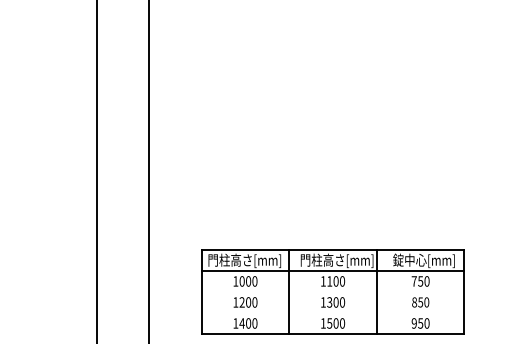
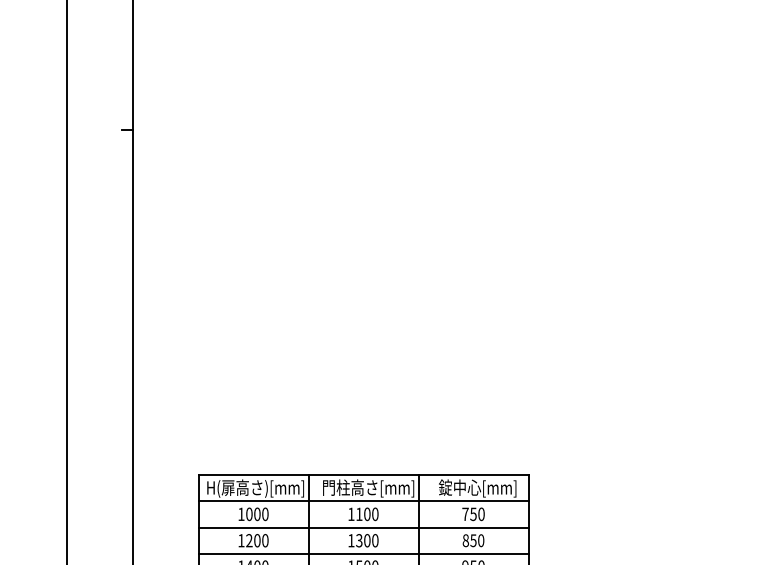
text: (247, 260) -> (255, 488), 門柱高さ[mm] -> H(扉高さ)[mm]
line: (333, 291) -> (363, 527), added
line: (333, 312) -> (363, 553), added

